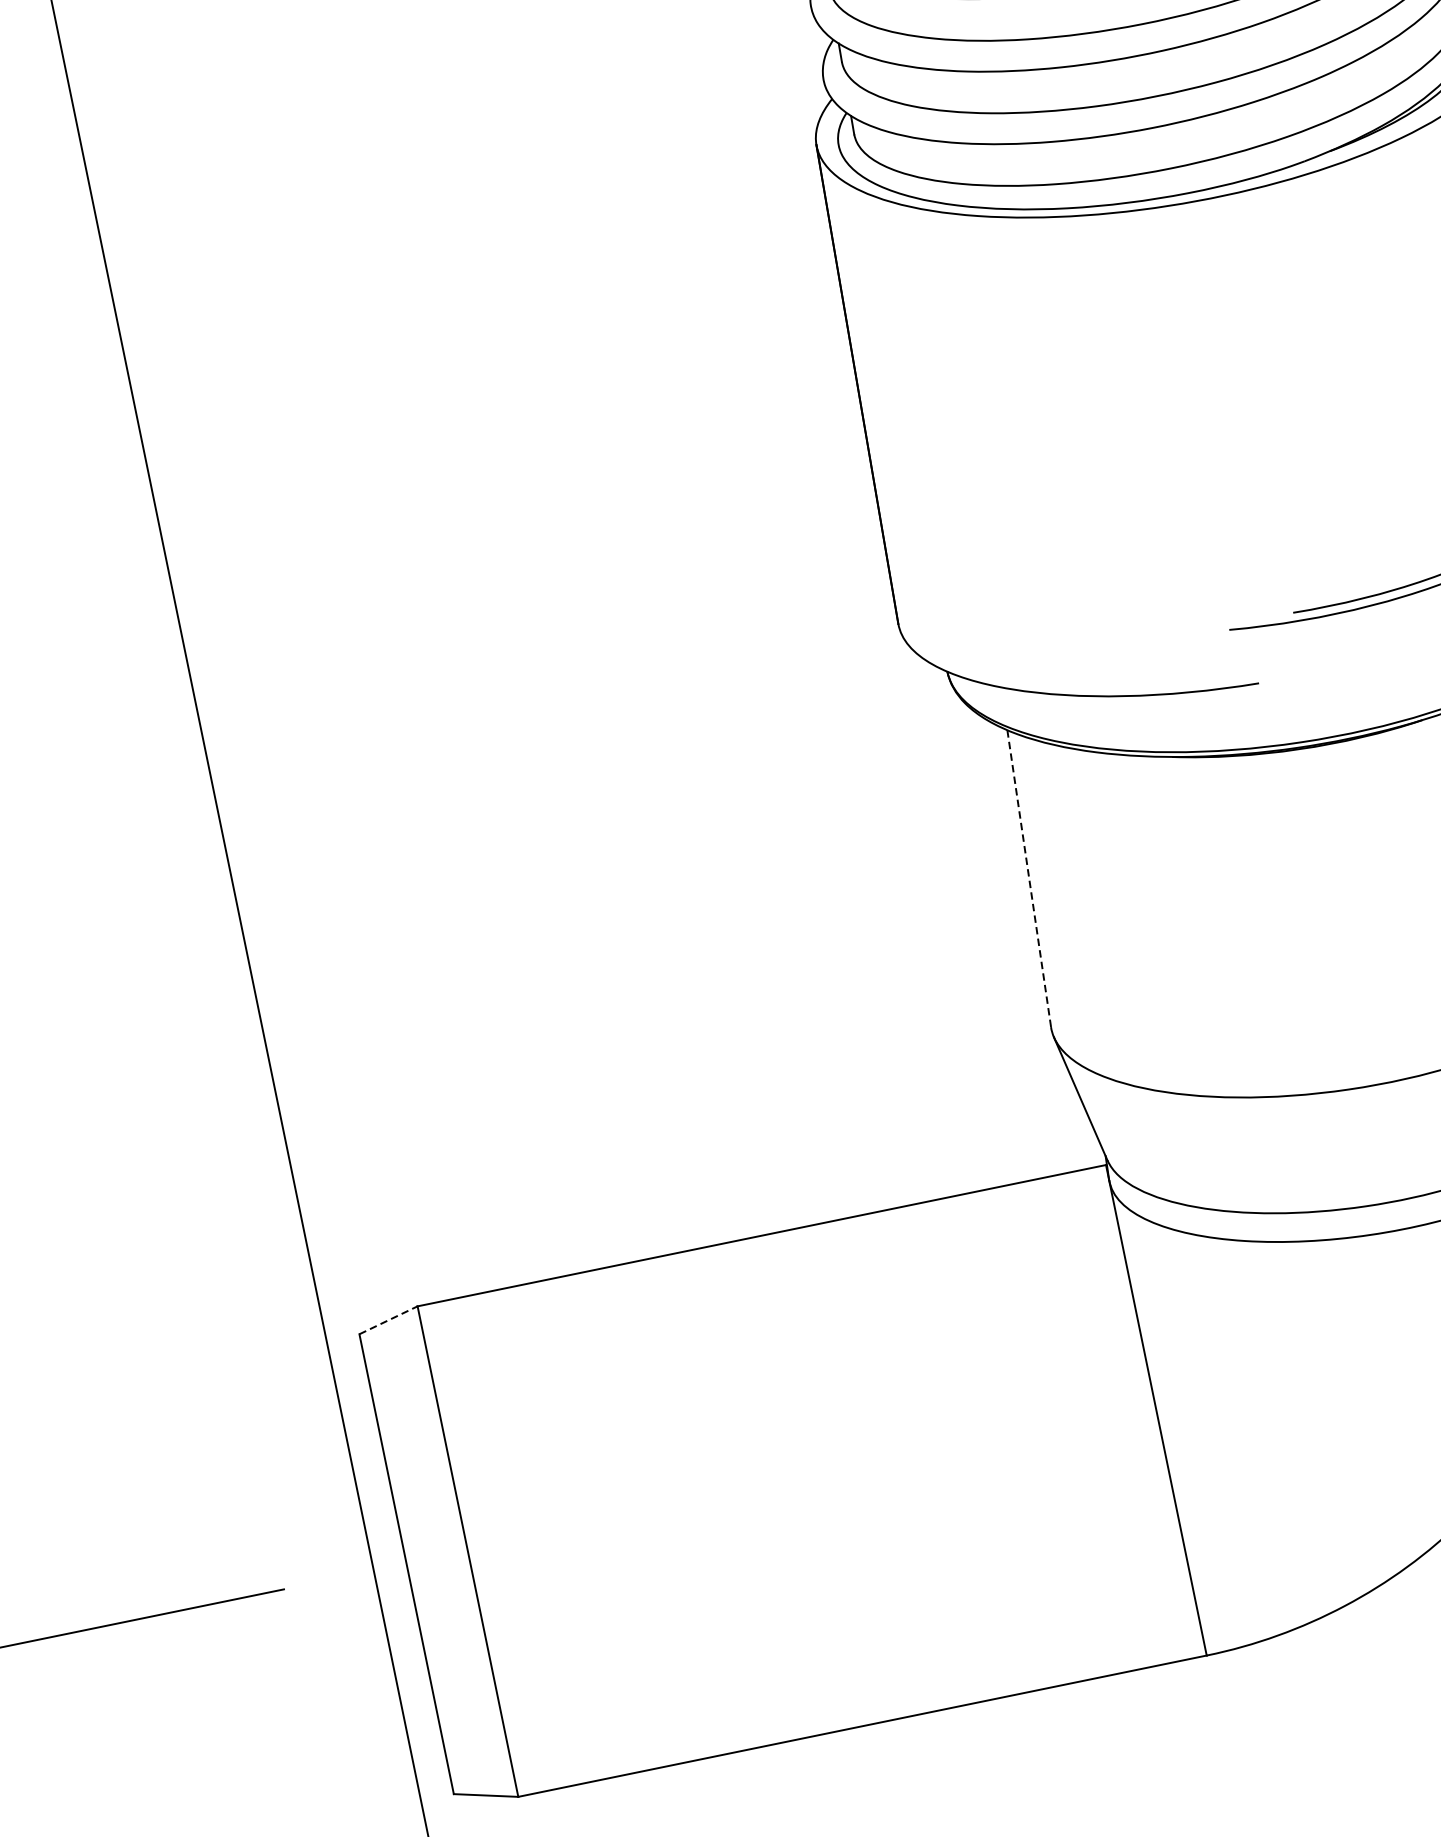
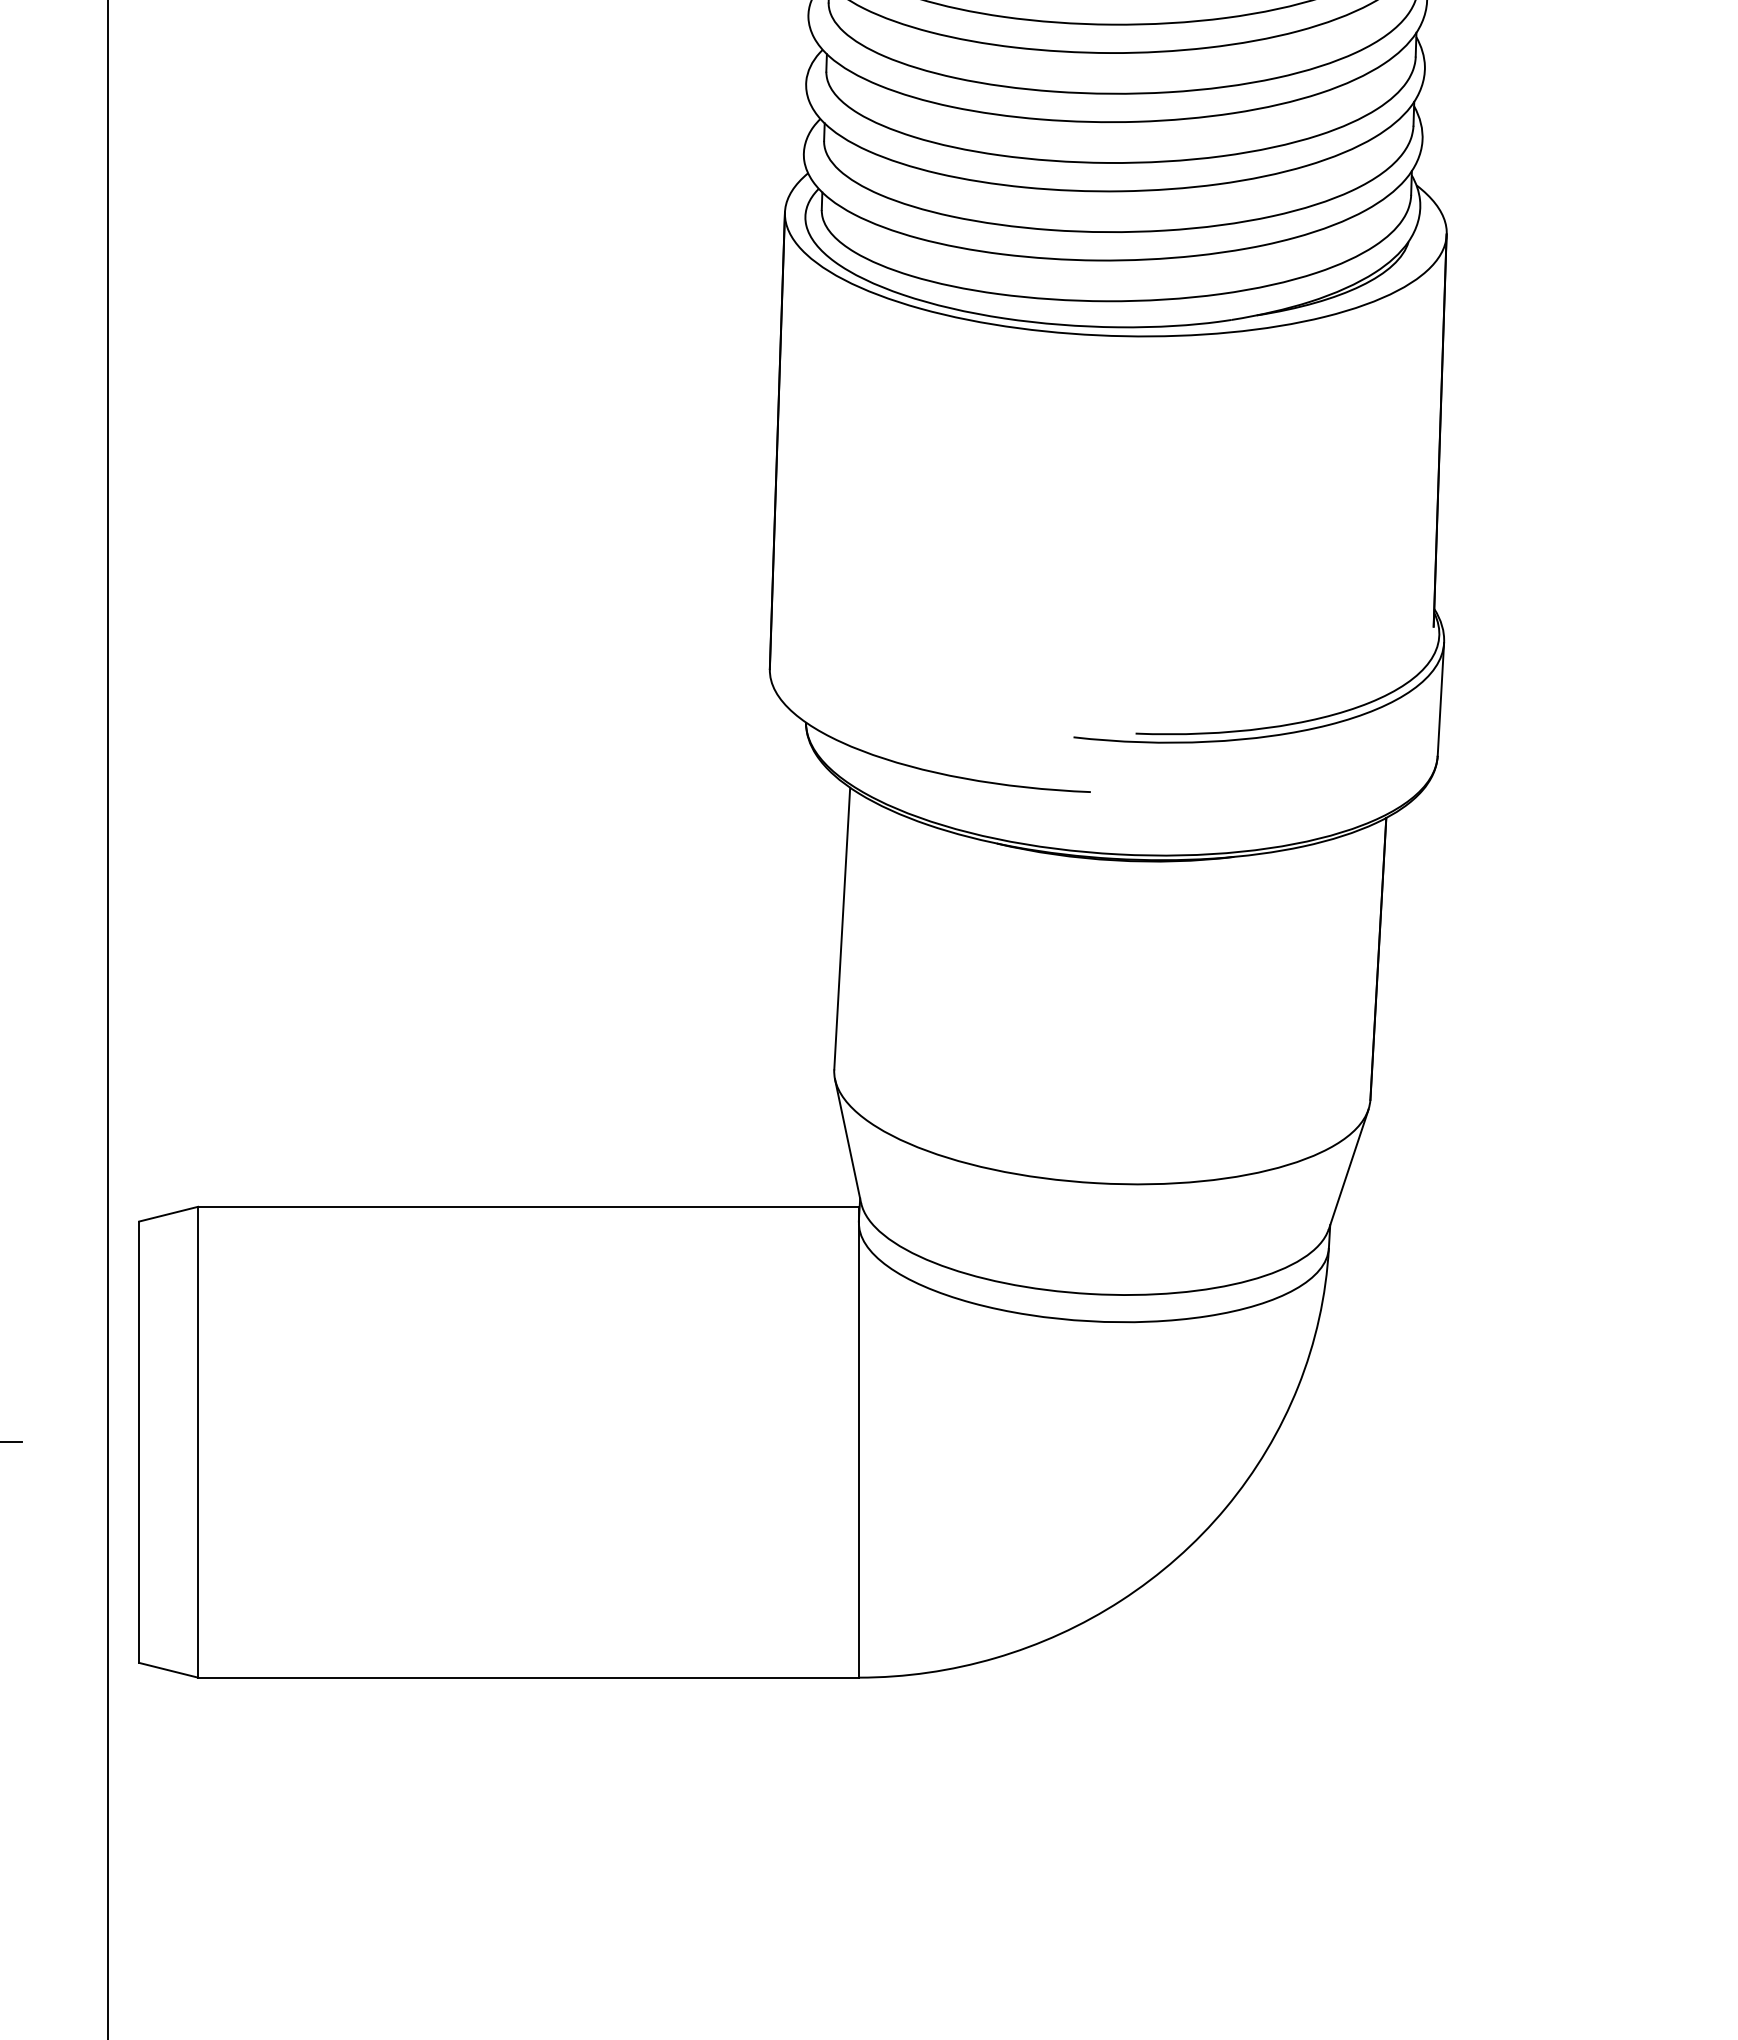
line: (1029, 879) -> (842, 929), dashed -> solid
line: (389, 1320) -> (169, 1214), dashed -> solid

